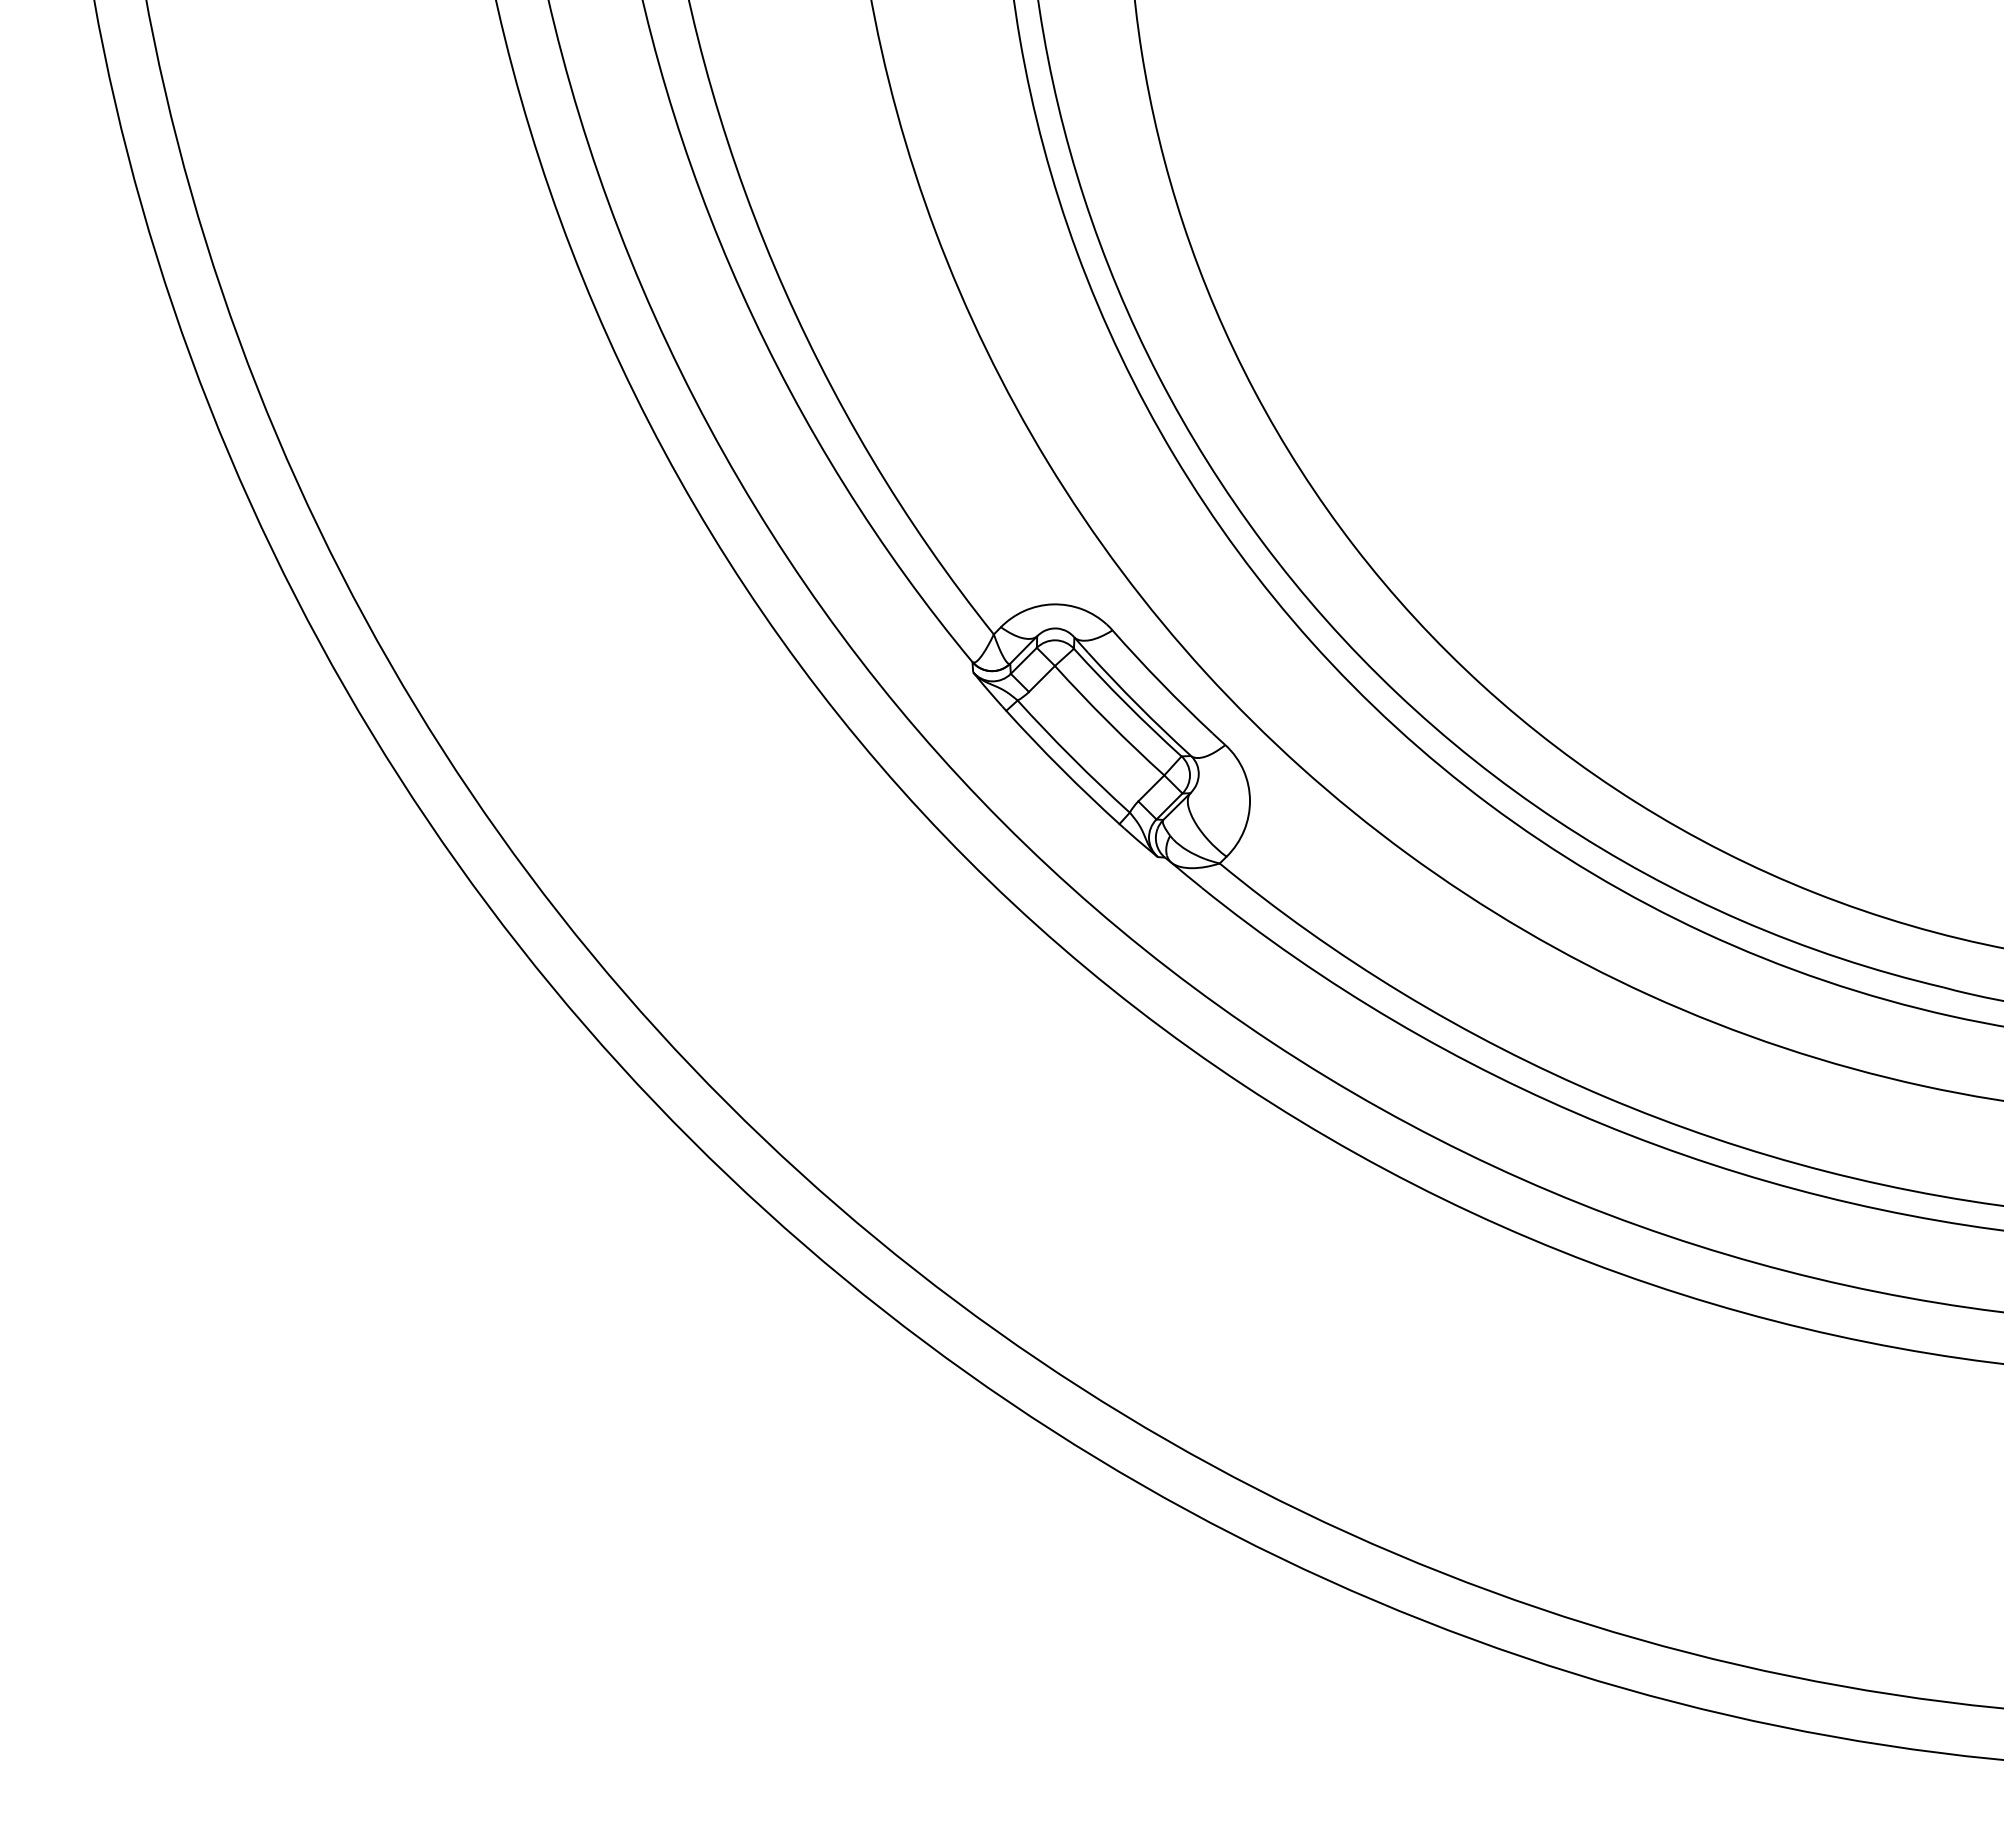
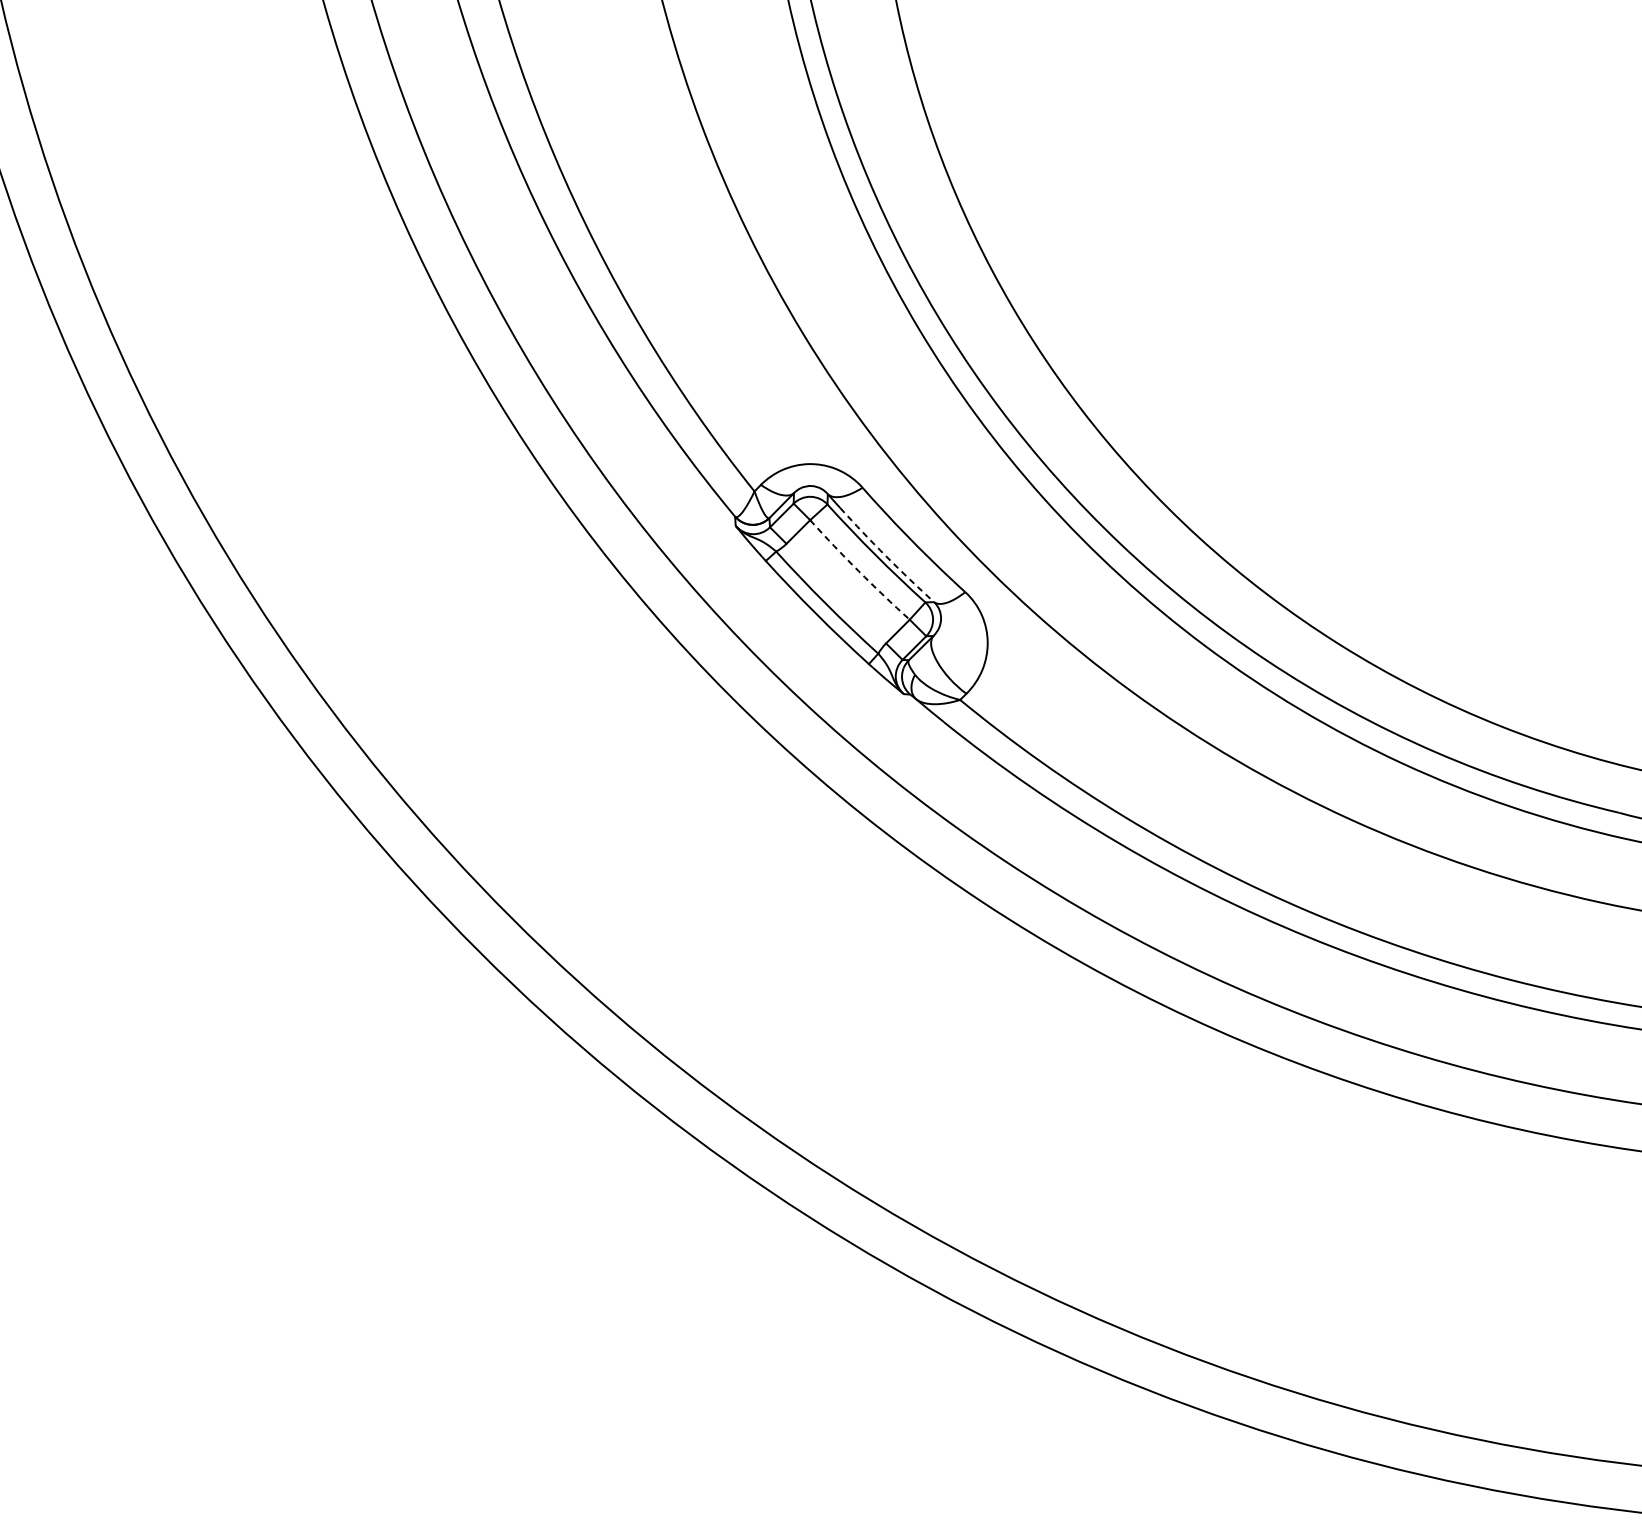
arc: (1138, 705) -> (886, 556), solid -> dashed
arc: (1108, 722) -> (858, 571), solid -> dashed

